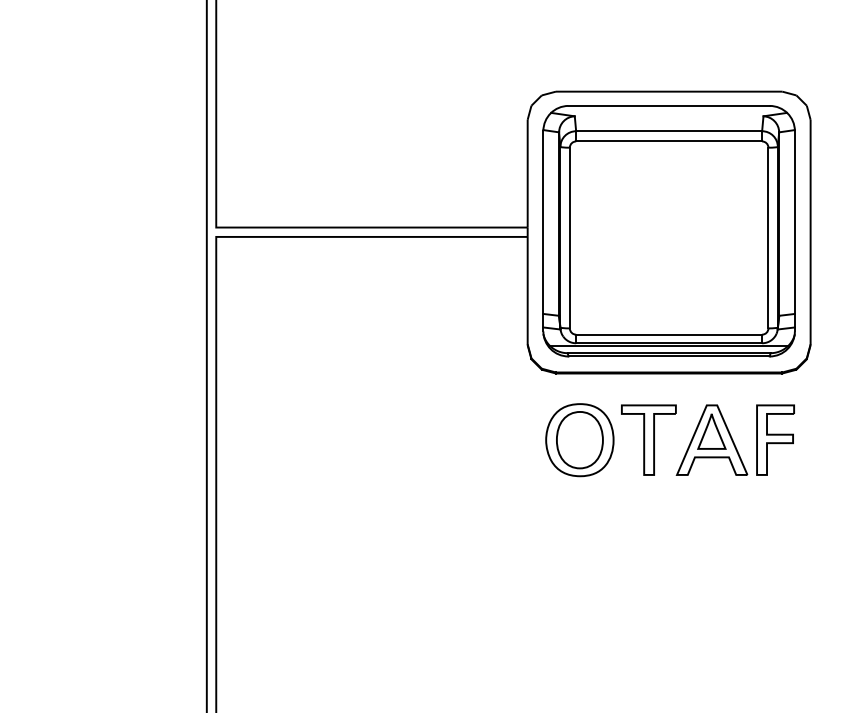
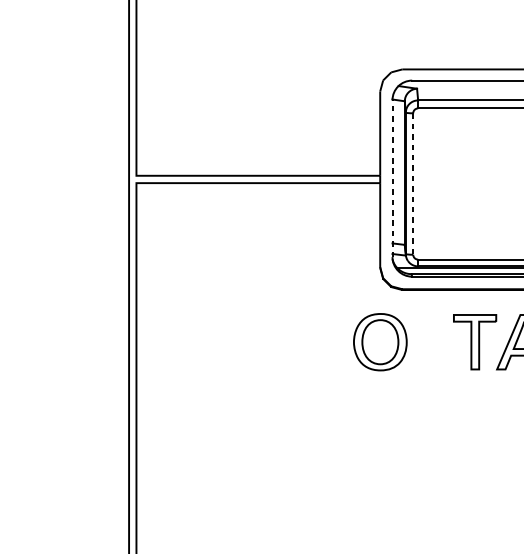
line: (543, 230) -> (392, 178), solid -> dashed
line: (569, 238) -> (412, 184), solid -> dashed
part: (579, 440) -> (380, 342), moved

